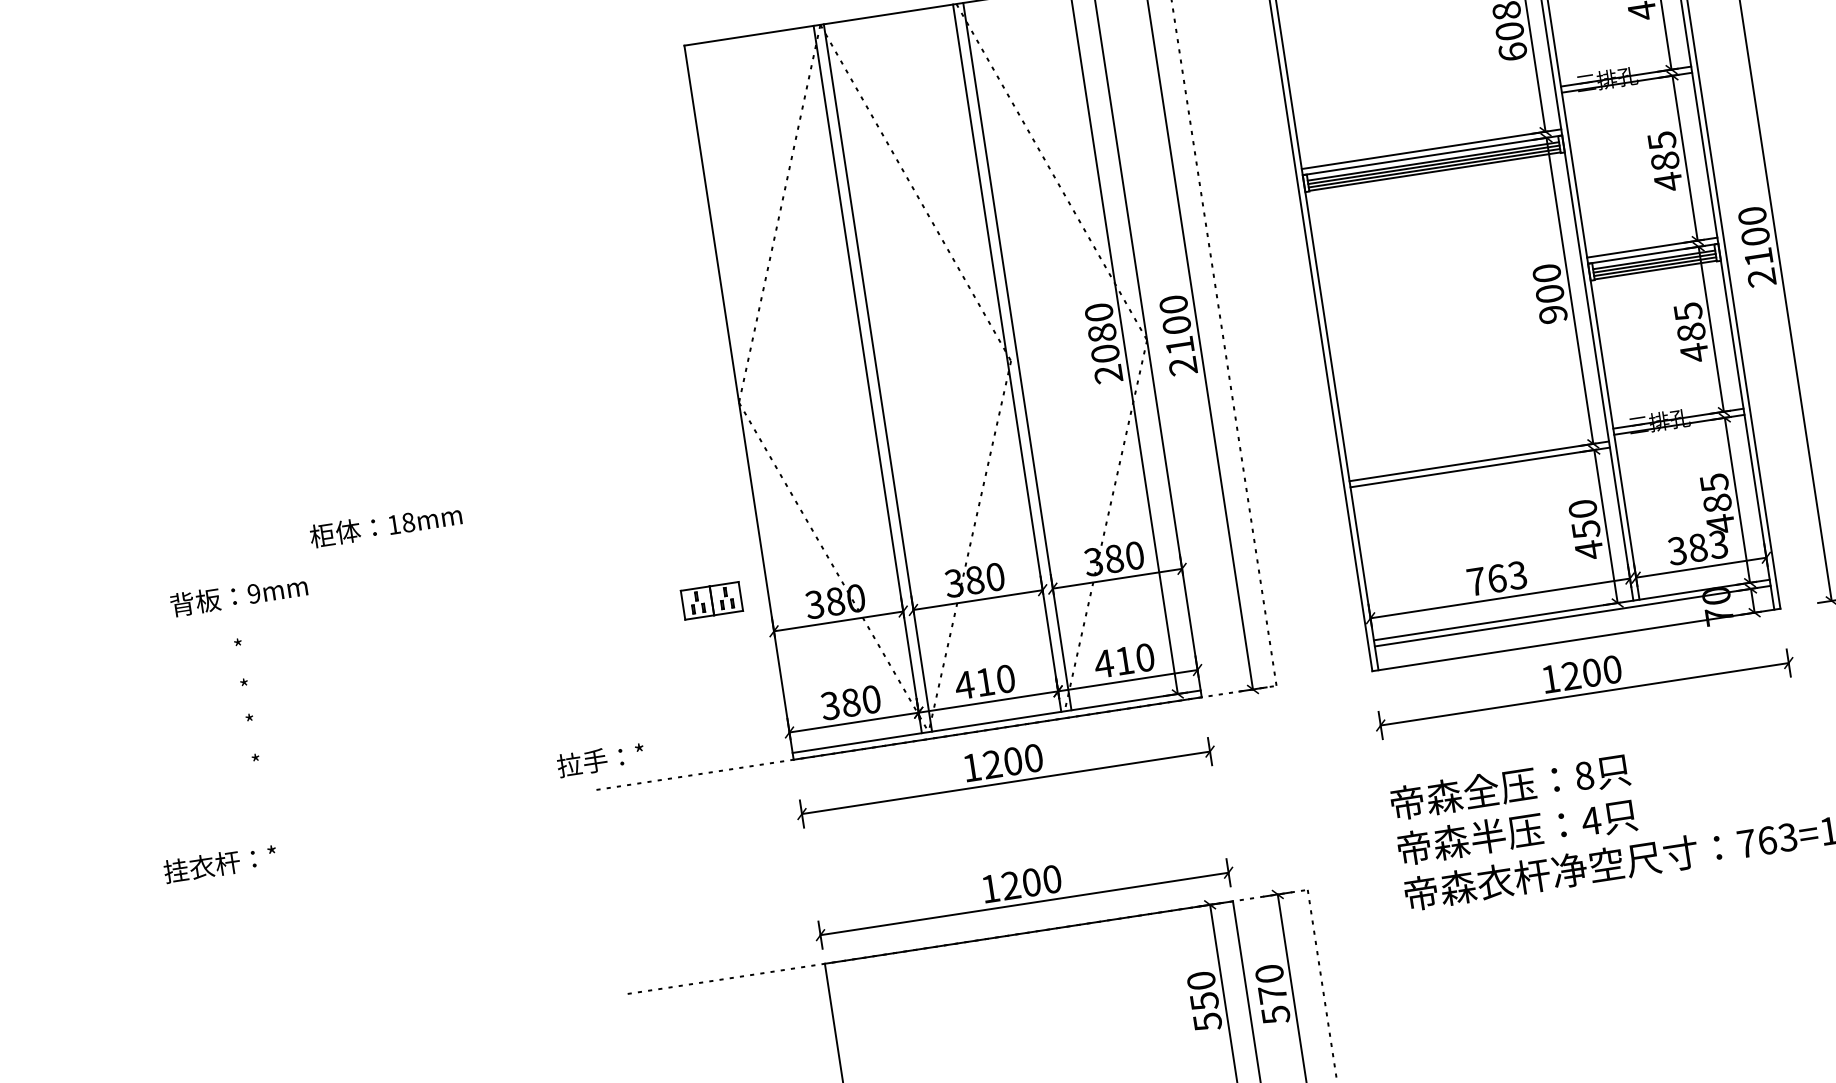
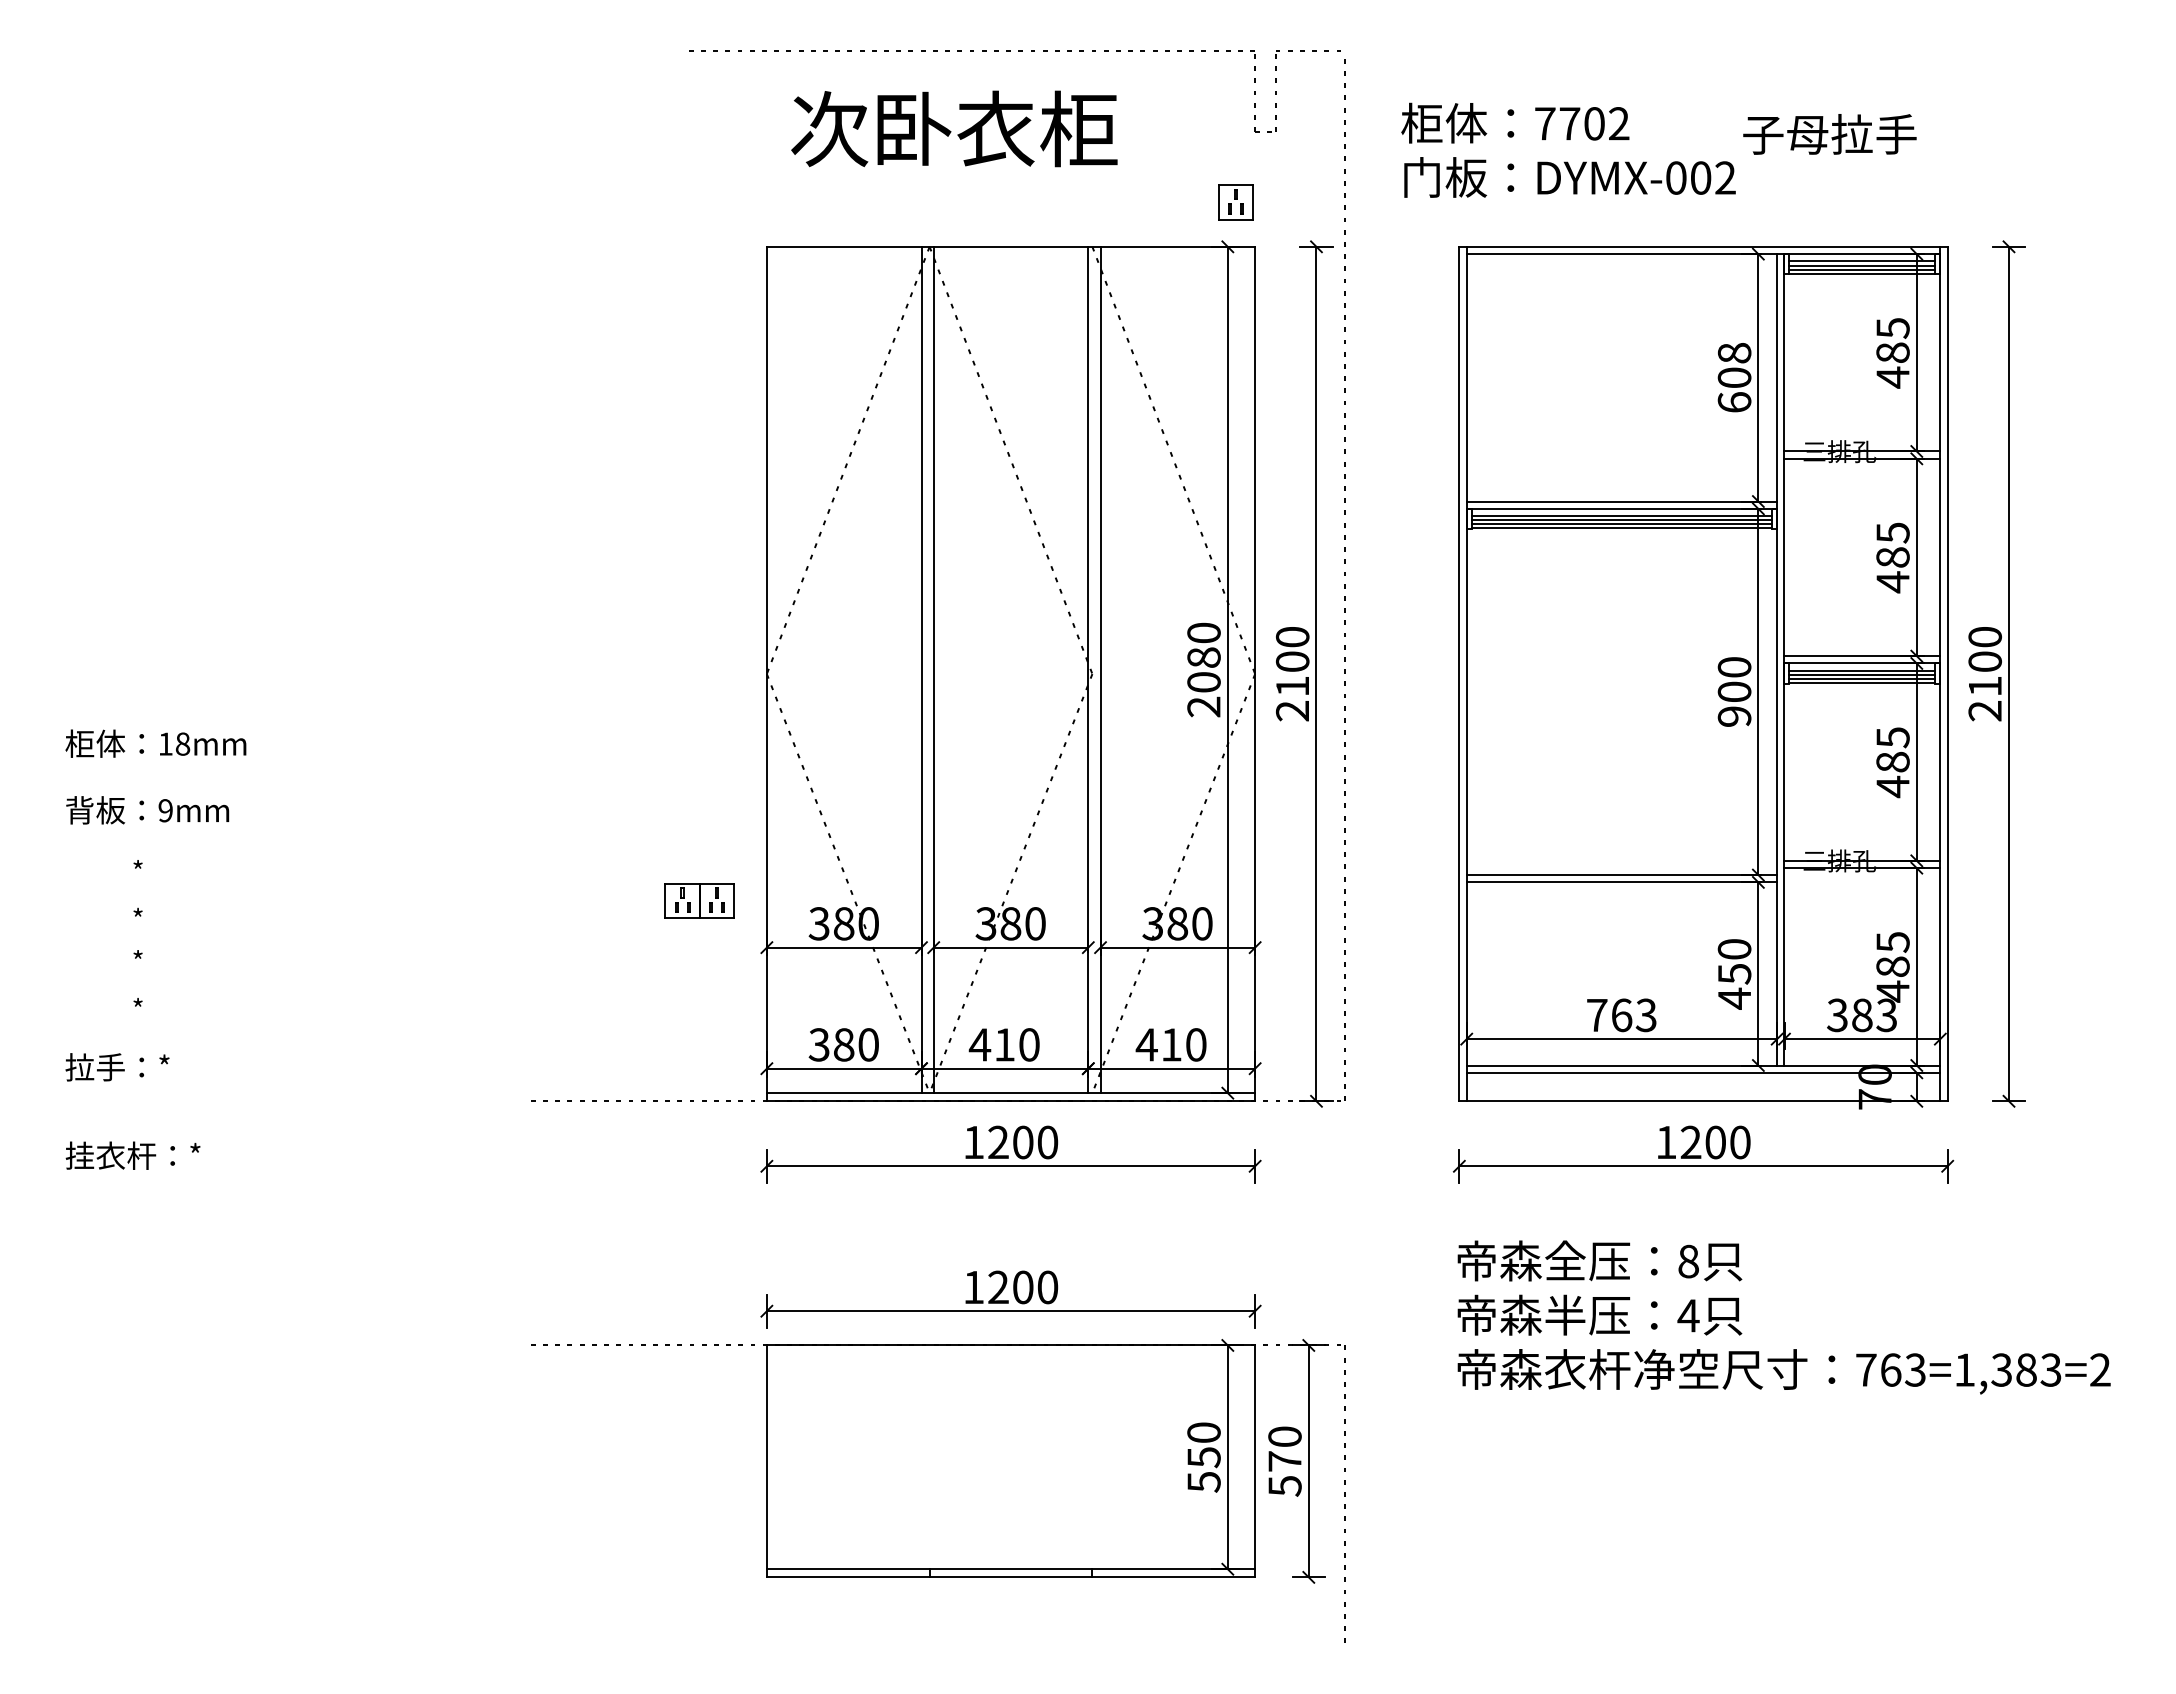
text: (385, 525) -> (155, 743), moved
text: (601, 760) -> (117, 1067), moved
text: (220, 863) -> (132, 1155), moved

